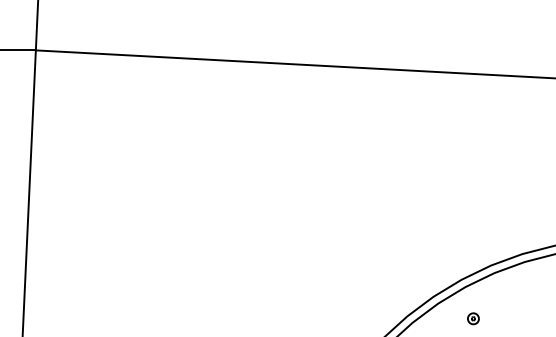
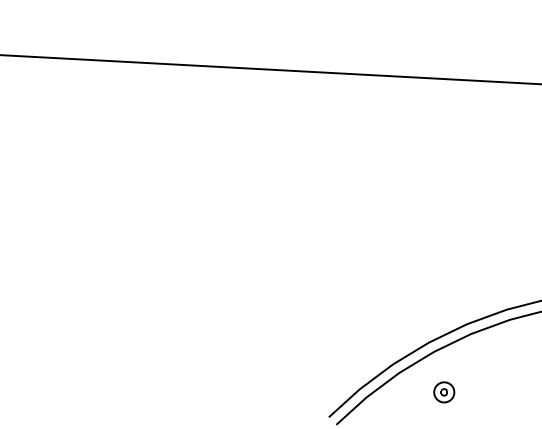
part: (473, 318) -> (444, 392), size x1.43

